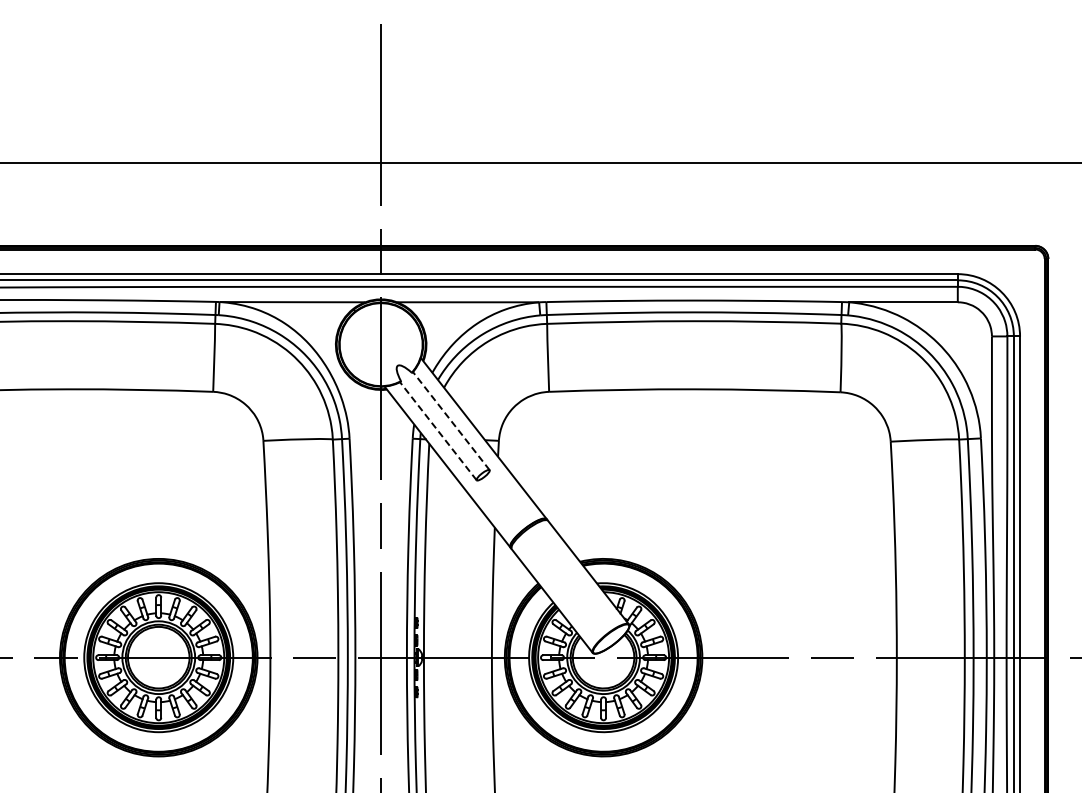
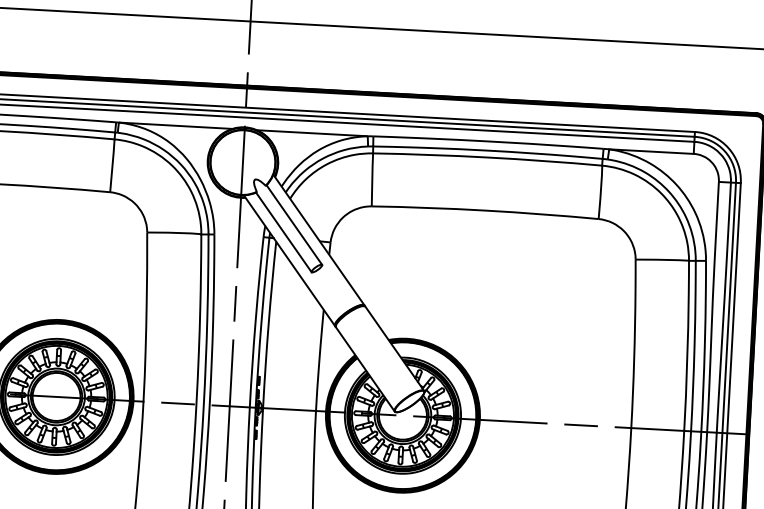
line: (451, 420) -> (294, 224), dashed -> solid
line: (438, 430) -> (283, 231), dashed -> solid

